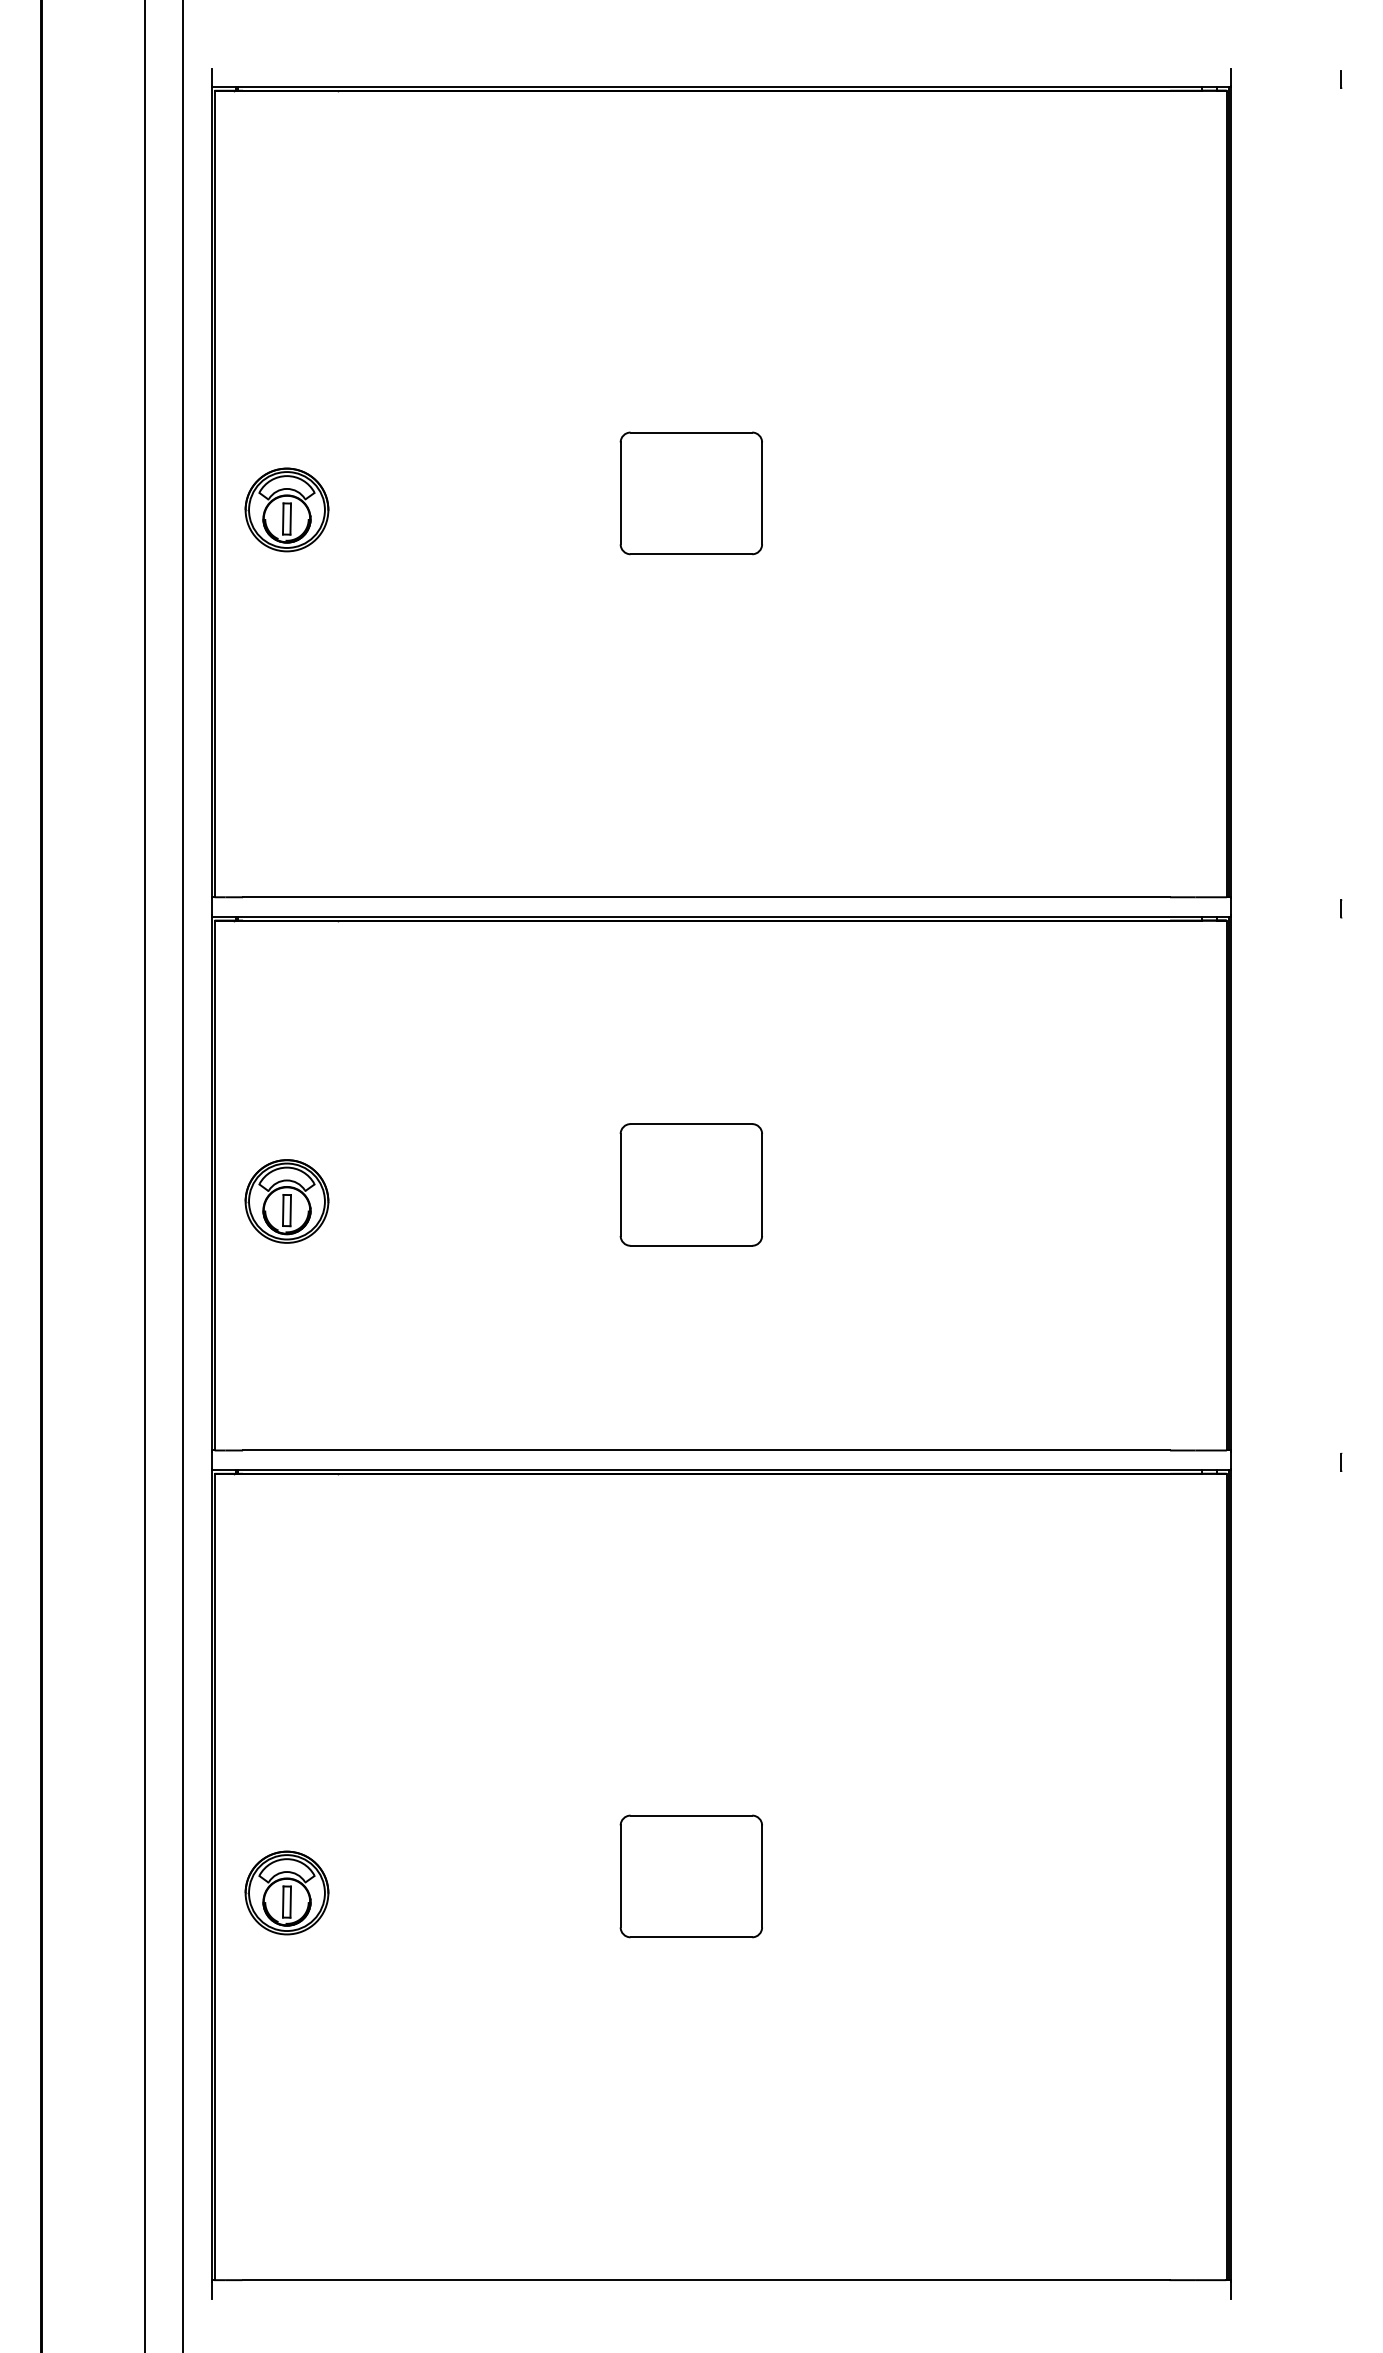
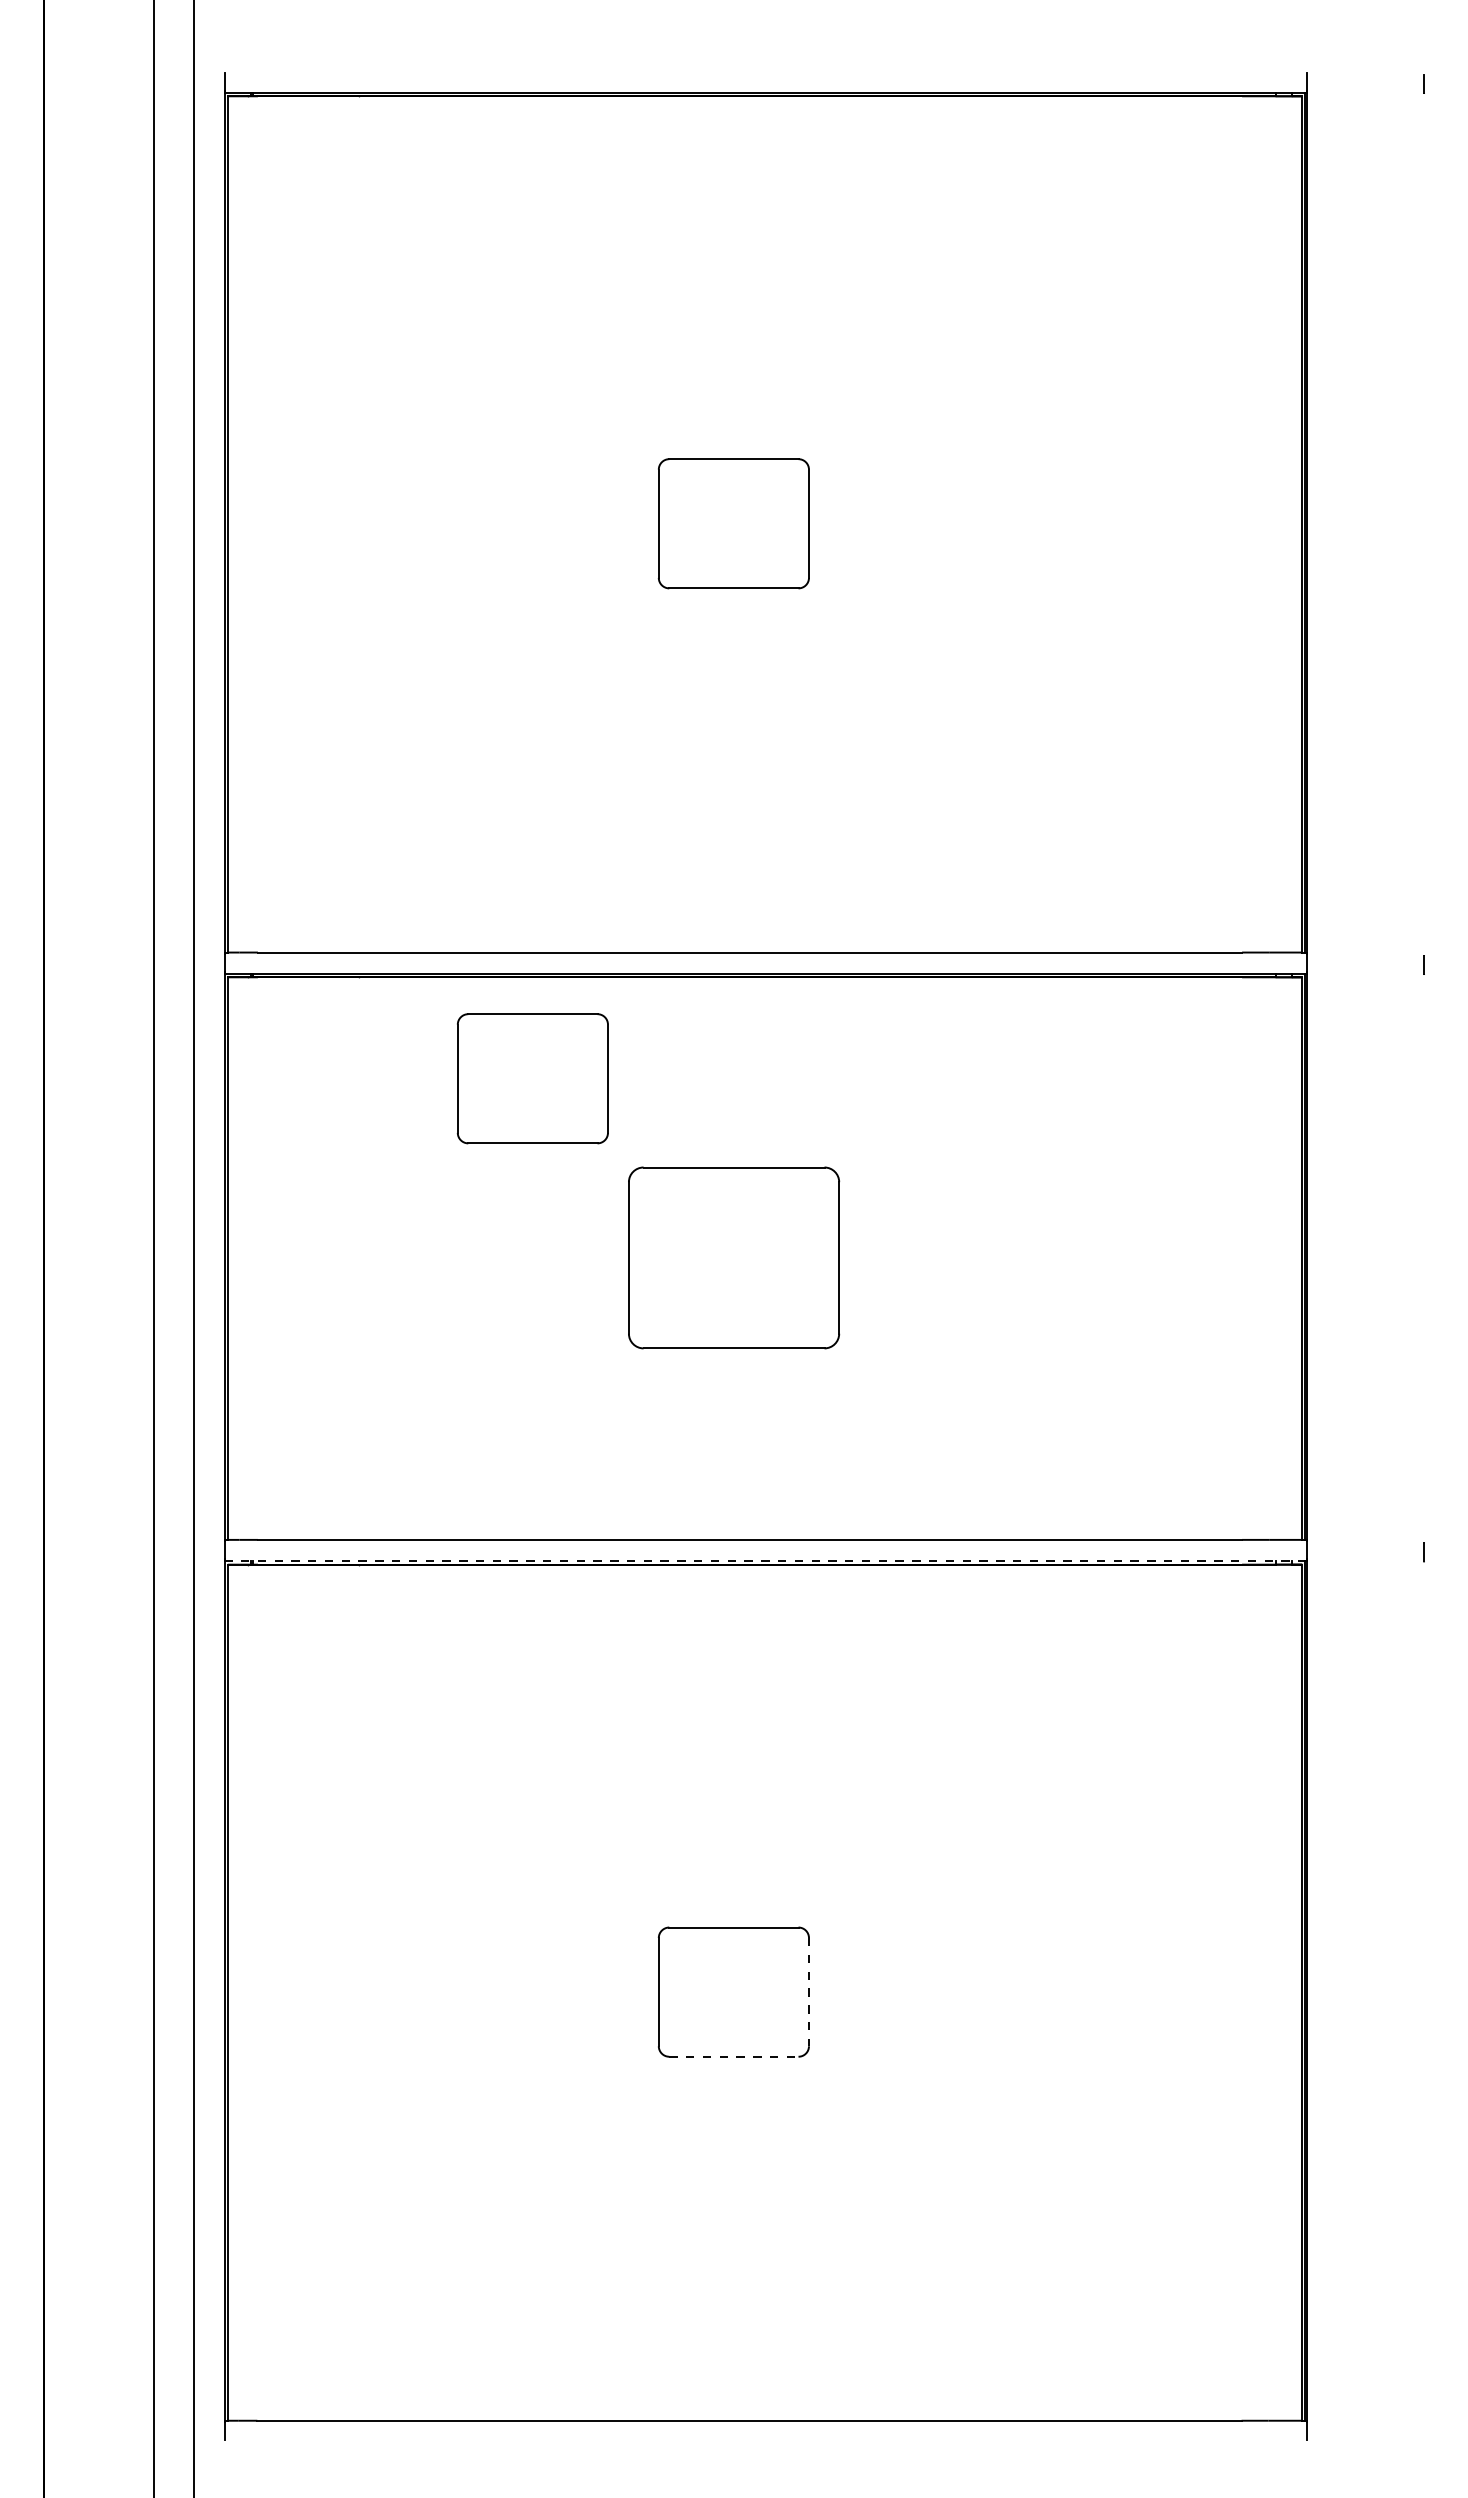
part: (286, 510) -> (304, 541), removed
part: (501, 1015) -> (532, 1078), added
part: (691, 1184) -> (733, 1257), size x1.4
part: (286, 1201) -> (304, 1275), removed
line: (721, 1469) -> (765, 1560), solid -> dashed
line: (761, 1876) -> (808, 1992), solid -> dashed
part: (286, 1892) -> (304, 2009), removed
line: (691, 1937) -> (733, 2056), solid -> dashed

